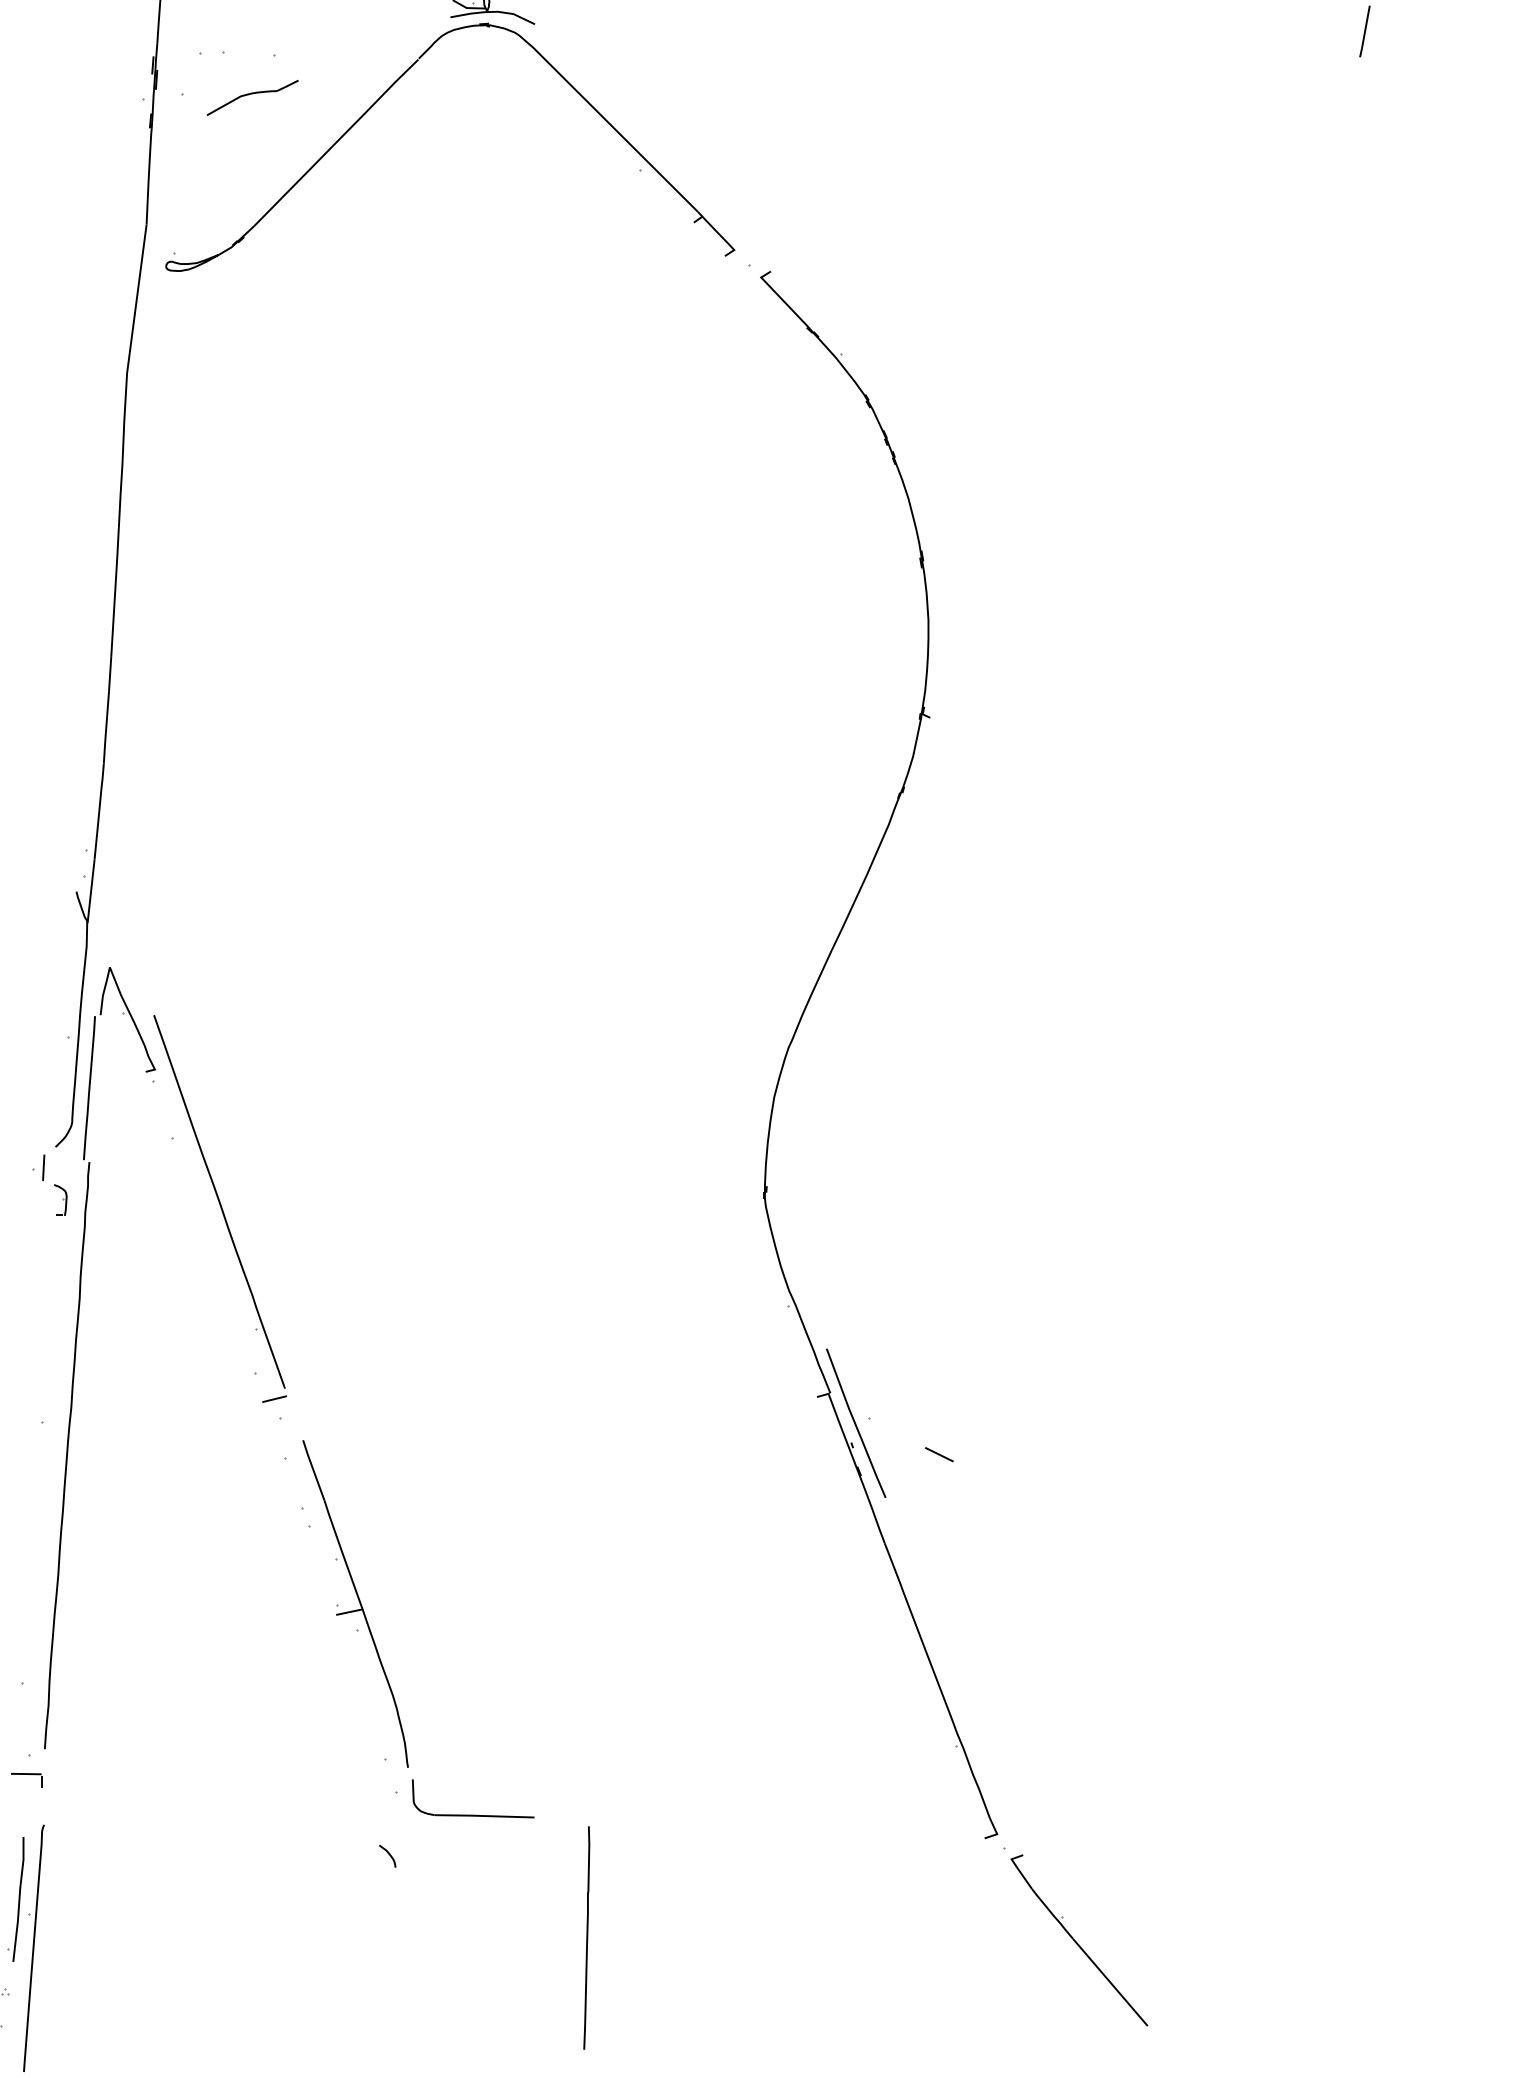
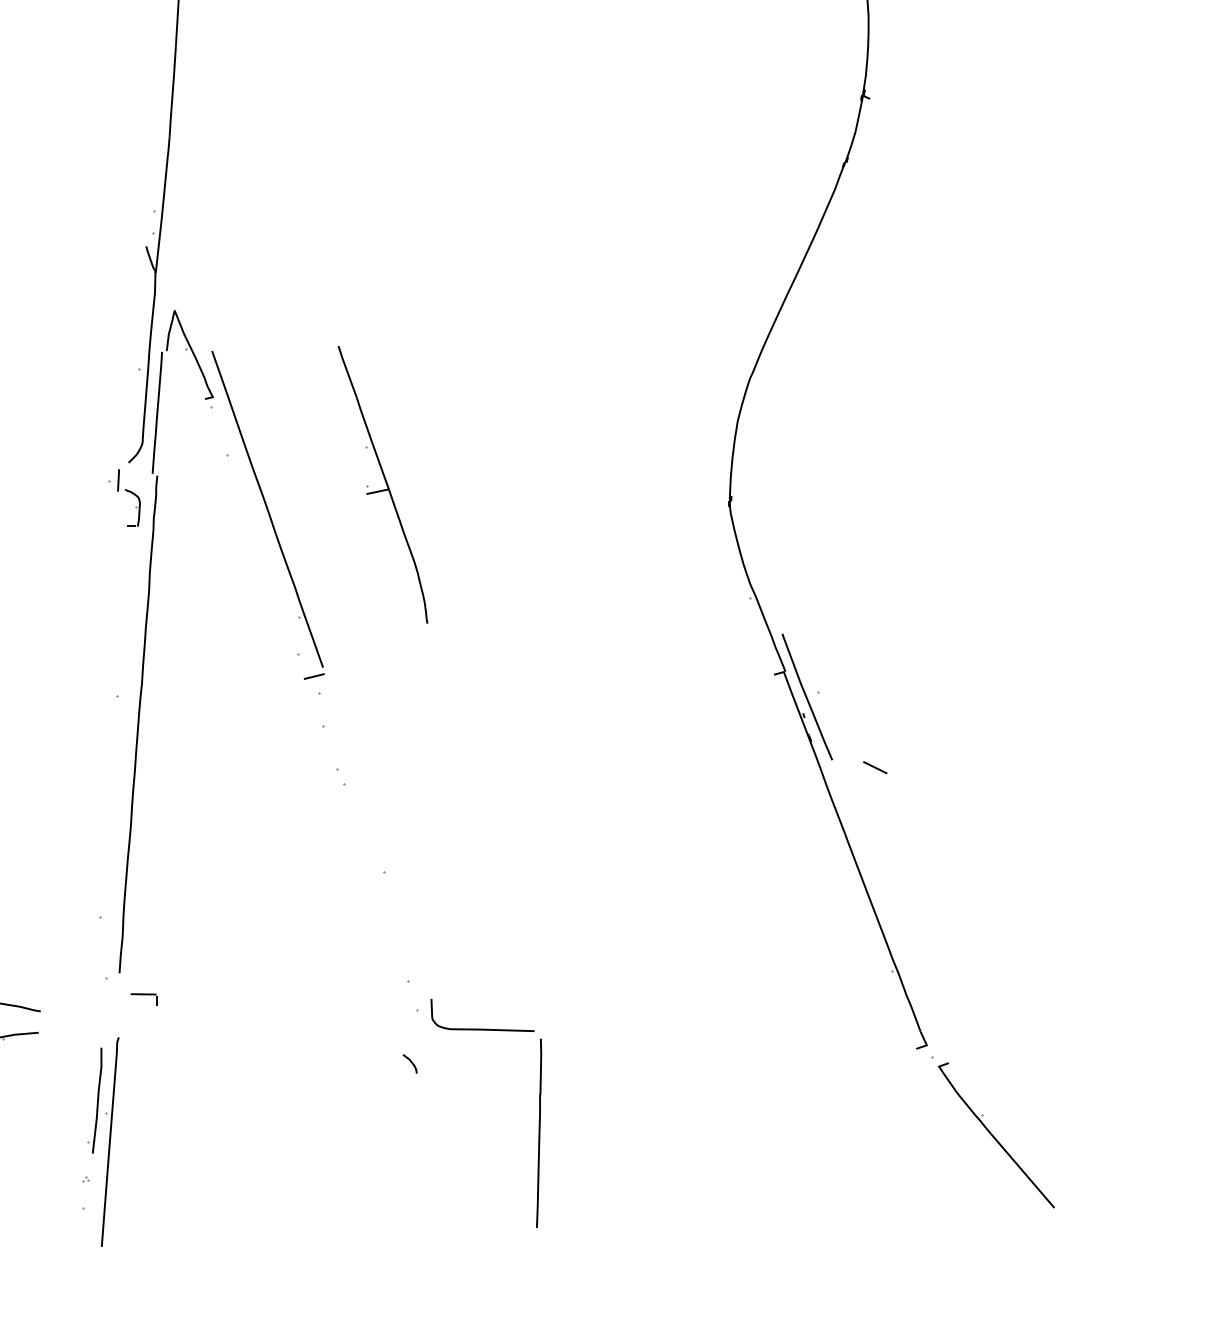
part: (60, 1199) -> (132, 507), size x1.4
line: (939, 1454) -> (875, 767), moved
part: (355, 1603) -> (382, 484), moved
part: (26, 1779) -> (143, 998), moved
line: (586, 1937) -> (538, 1132), moved

